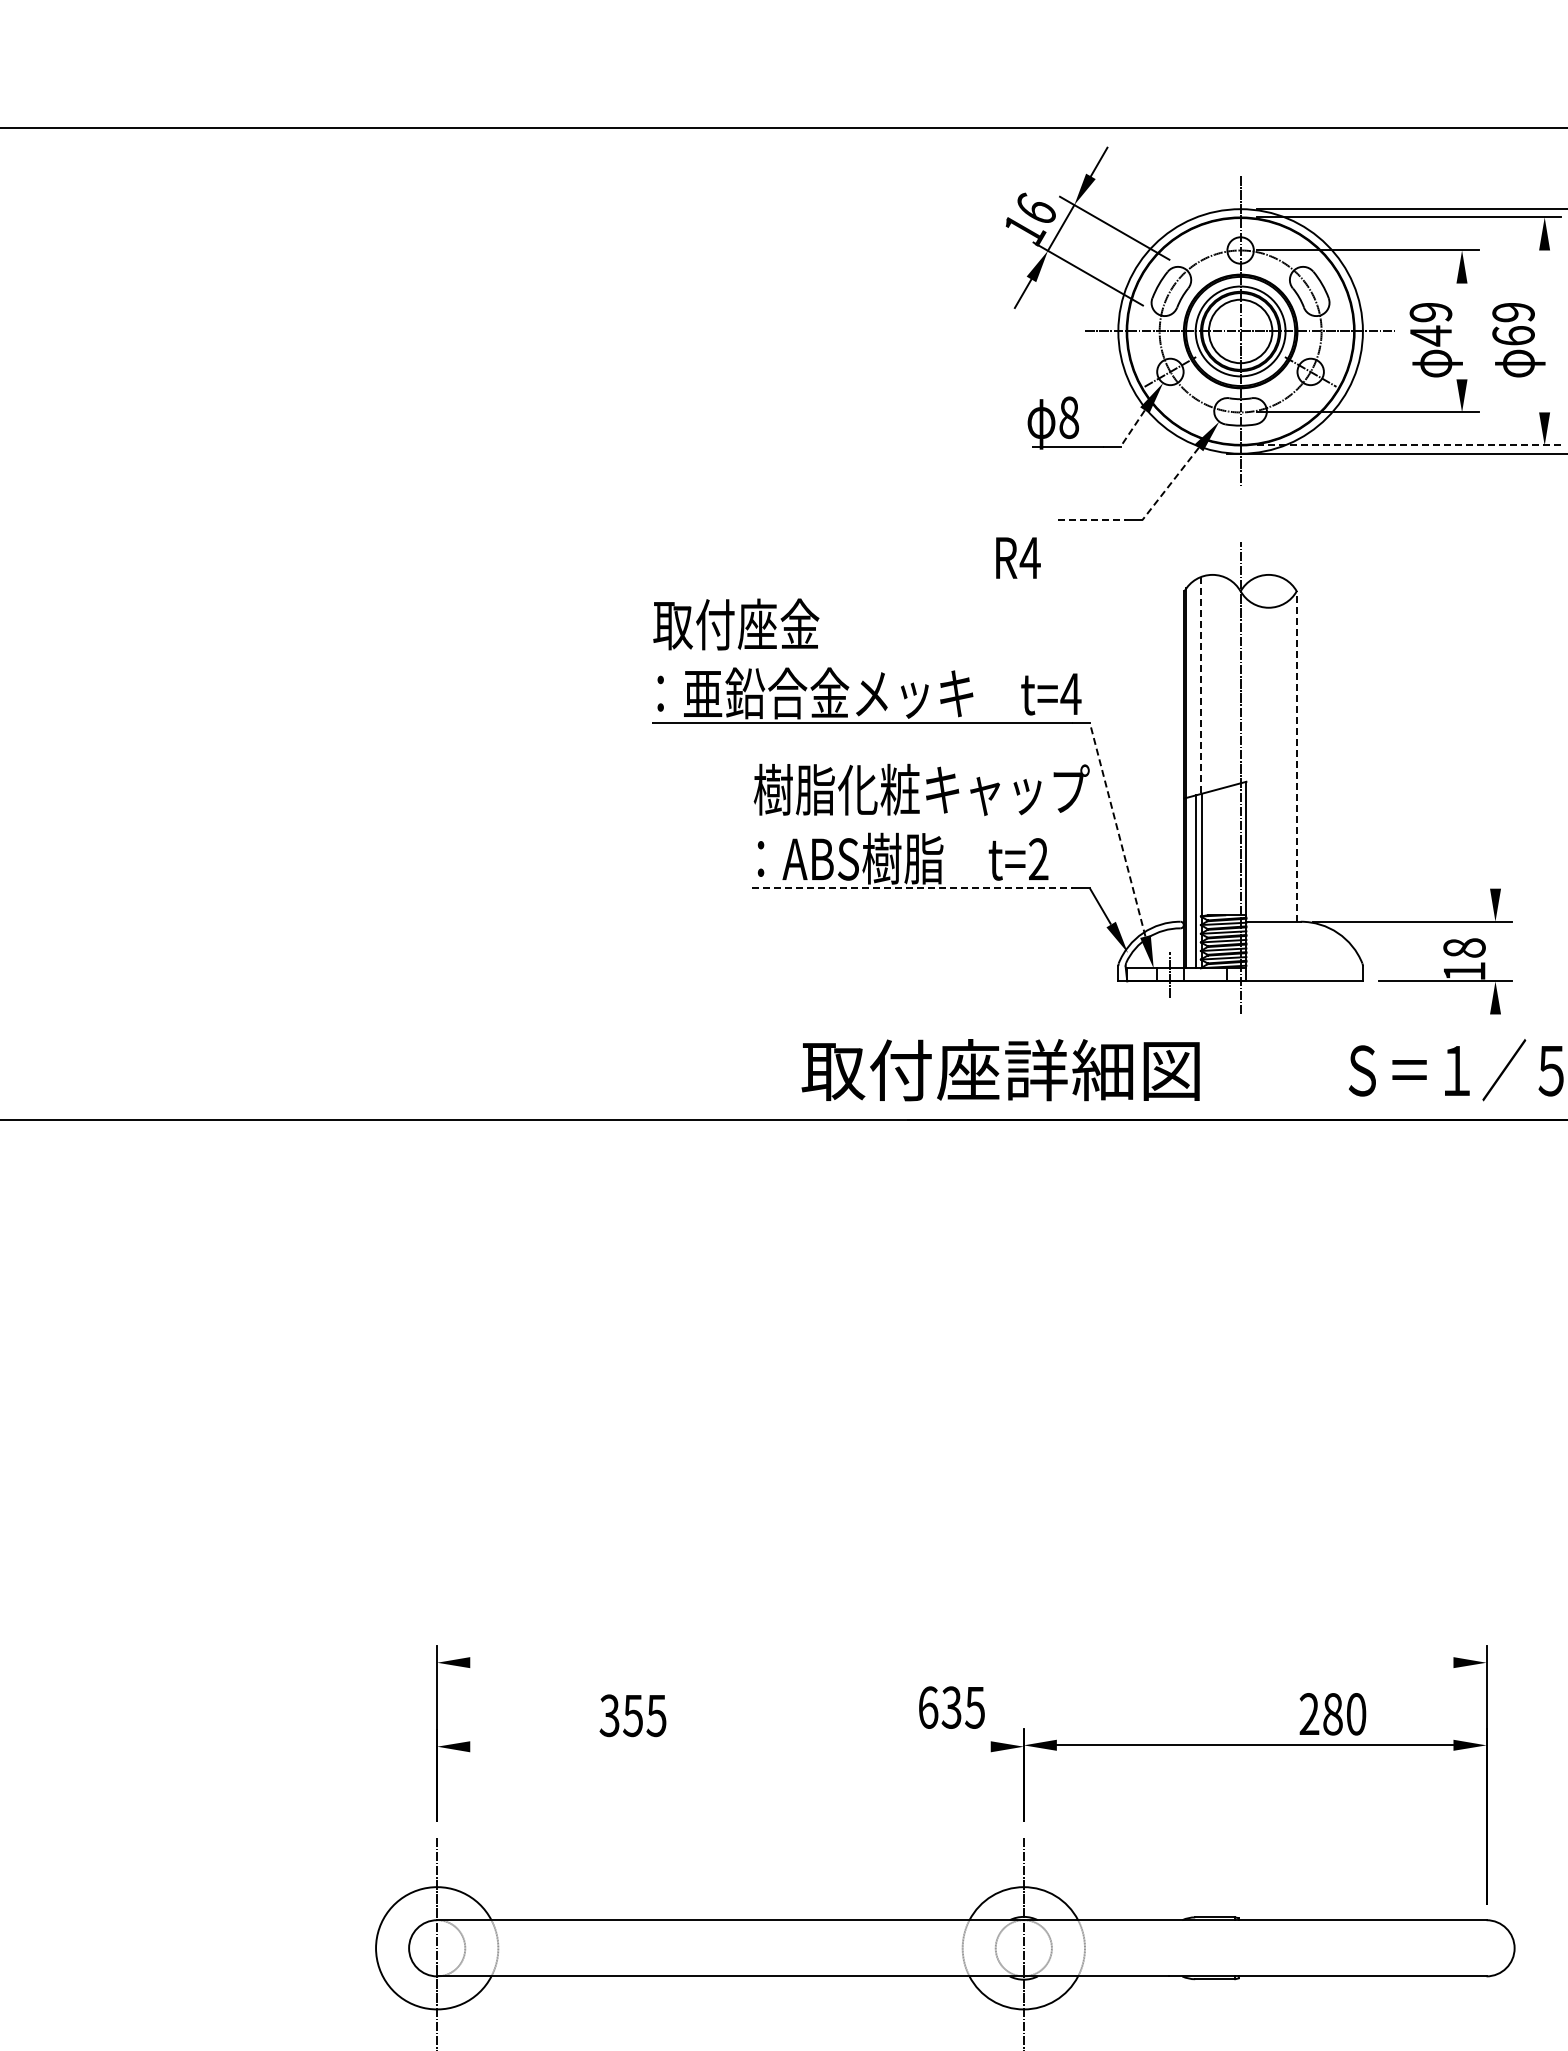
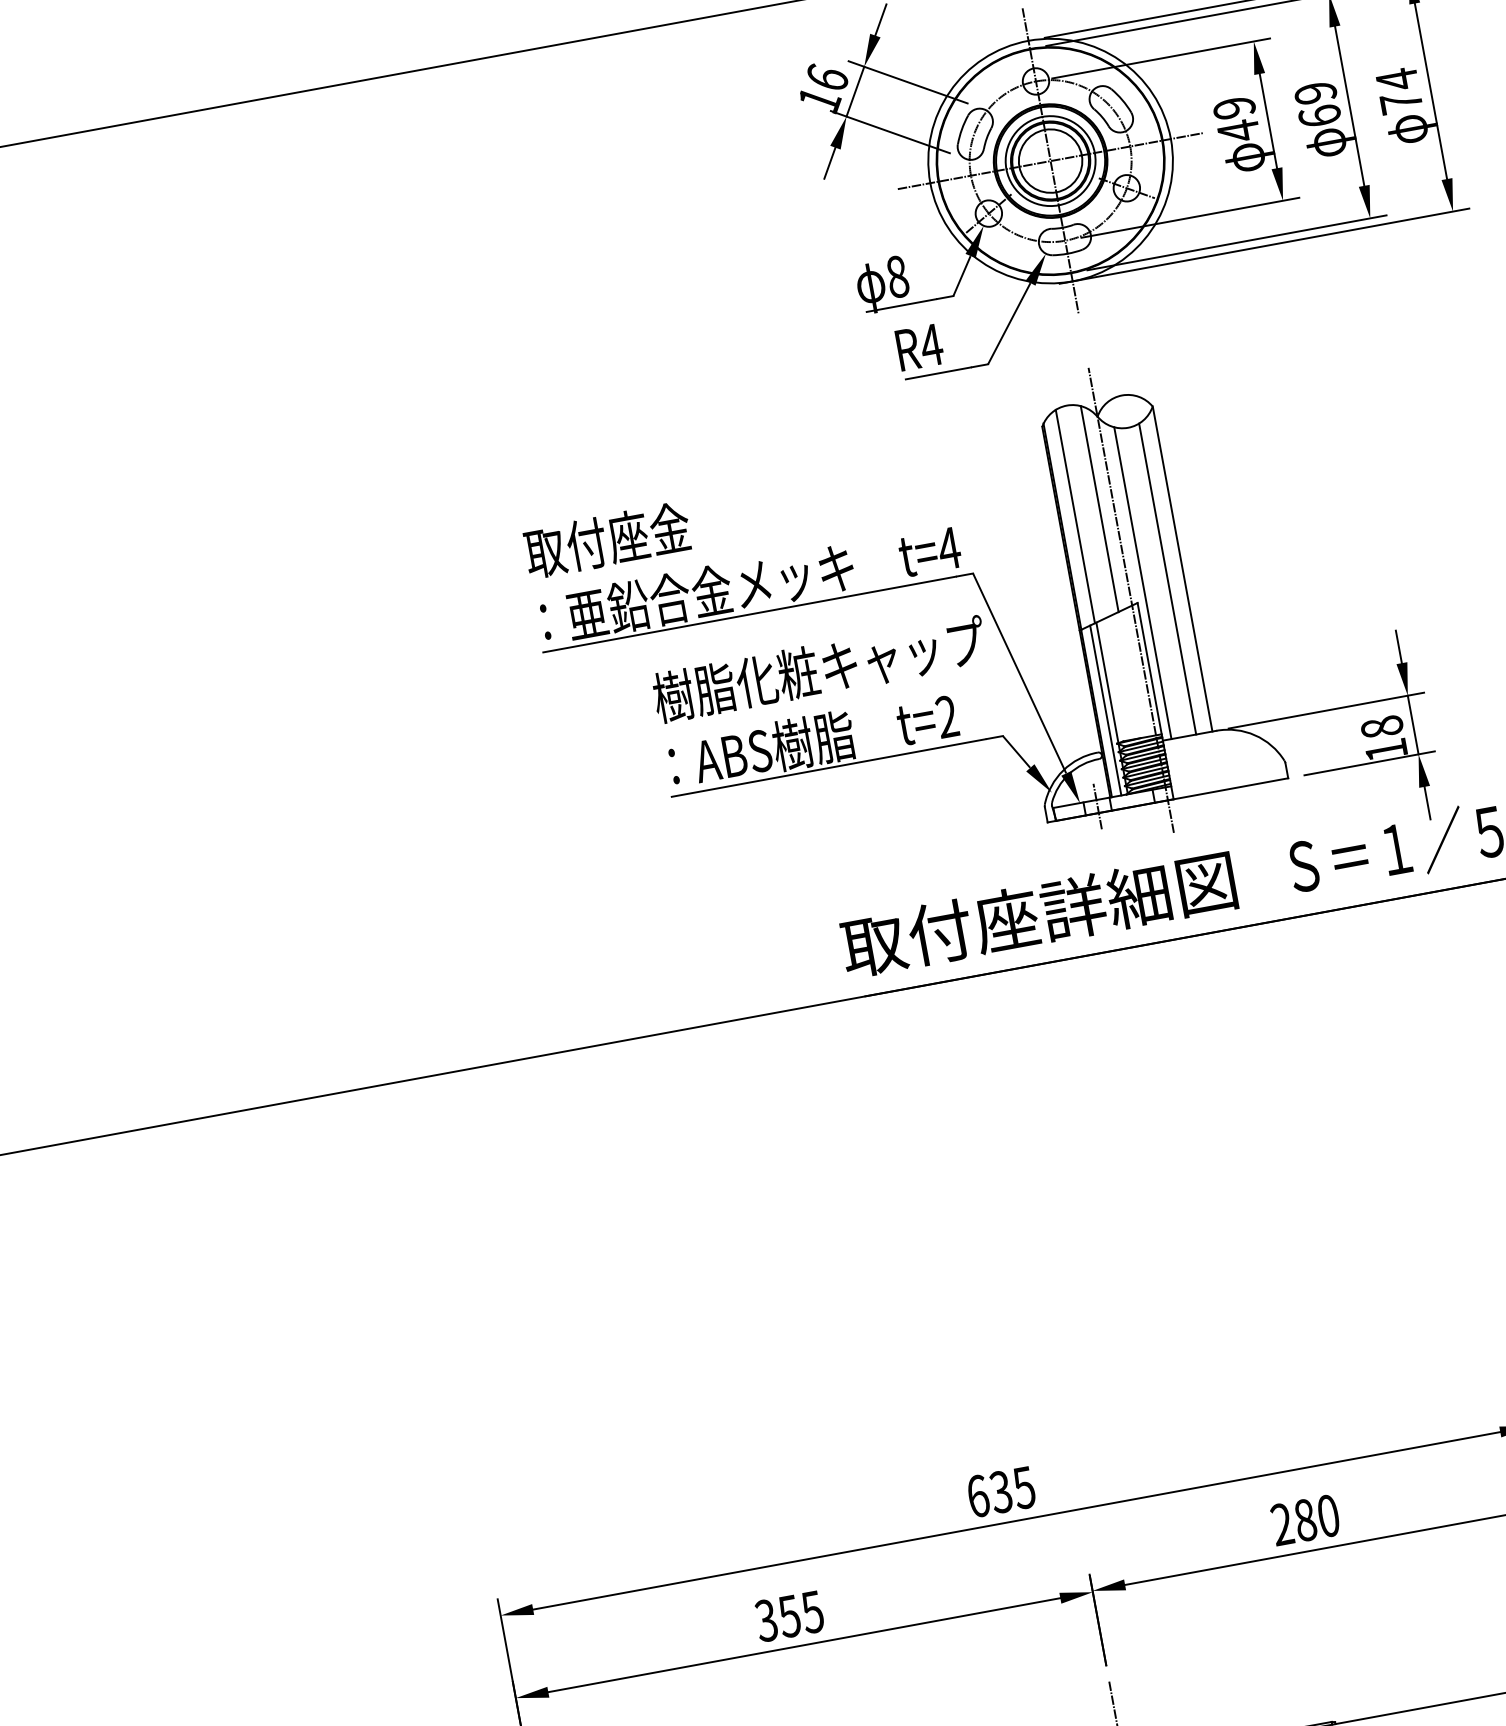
line: (1462, 331) -> (1268, 121), added
line: (1544, 331) -> (1349, 106), added
line: (1132, 428) -> (961, 276), dashed -> solid
line: (1409, 445) -> (1237, 242), dashed -> solid
line: (1170, 483) -> (1009, 323), dashed -> solid
line: (1092, 520) -> (939, 373), dashed -> solid
text: (1018, 557) -> (919, 346), moved
line: (1226, 682) -> (1100, 508), added
line: (1200, 686) -> (1075, 517), dashed -> solid
line: (1296, 756) -> (1182, 569), dashed -> solid
line: (1255, 762) -> (1143, 582), added
line: (1280, 763) -> (1167, 578), added
line: (1117, 829) -> (1019, 673), dashed -> solid
line: (1495, 871) -> (1398, 646), added
line: (912, 888) -> (828, 768), dashed -> solid
line: (1495, 951) -> (1413, 724), added
line: (1495, 1030) -> (1427, 802), added
text: (1000, 1070) -> (1038, 914), moved
line: (961, 1662) -> (1016, 1520), added
text: (951, 1707) -> (1000, 1491), moved
text: (1332, 1714) -> (1305, 1520), moved
text: (632, 1715) -> (788, 1616), moved
line: (730, 1746) -> (804, 1644), added

